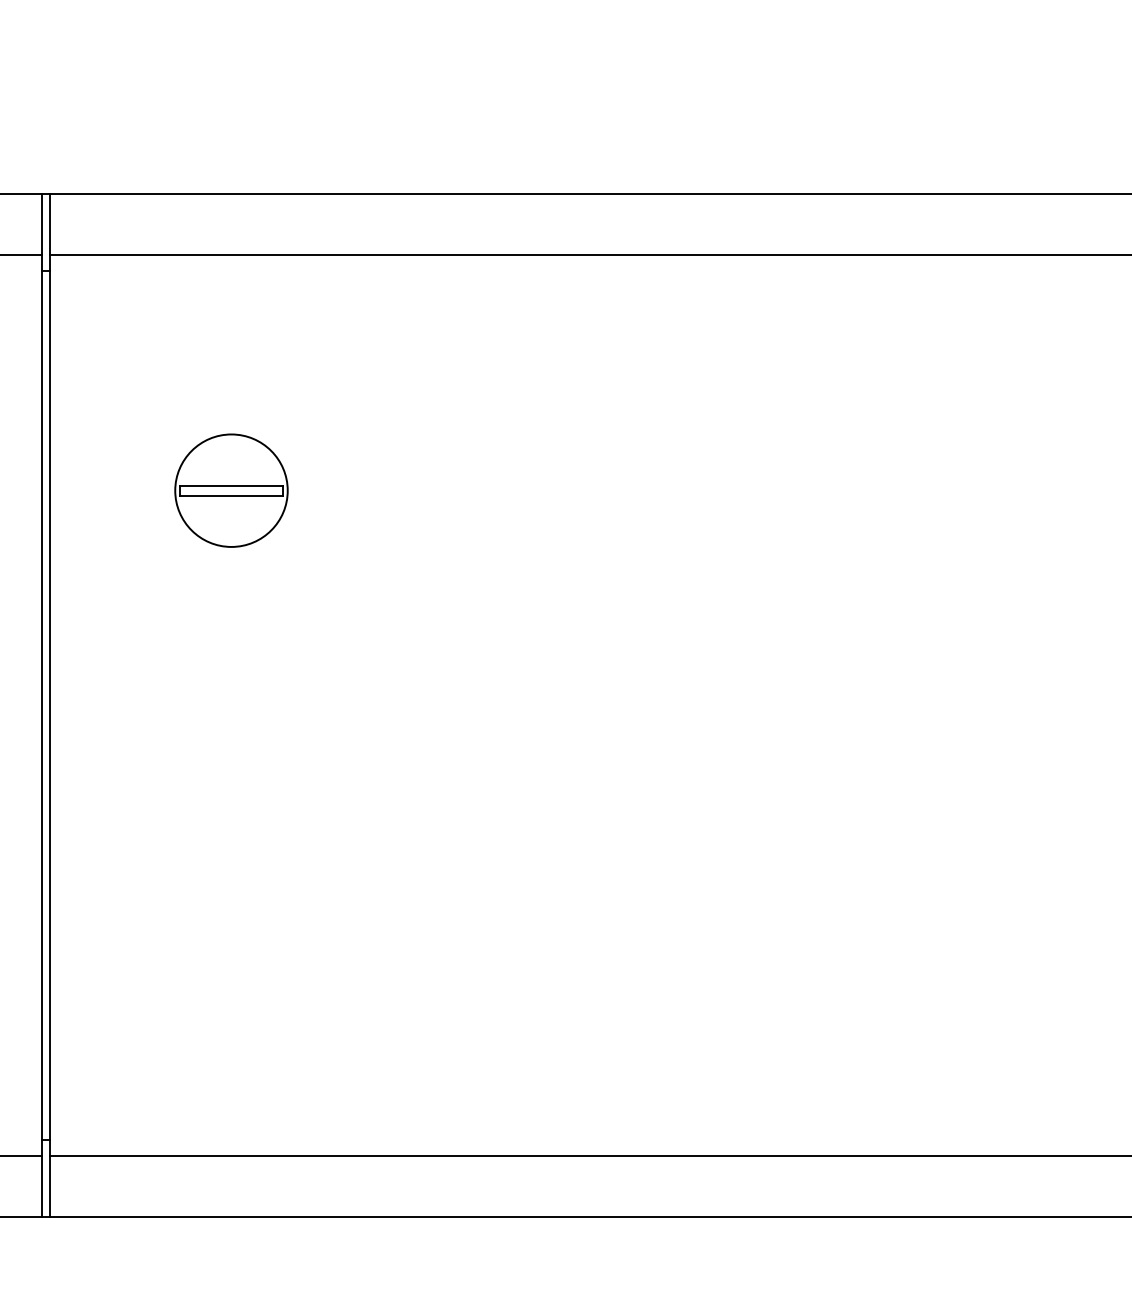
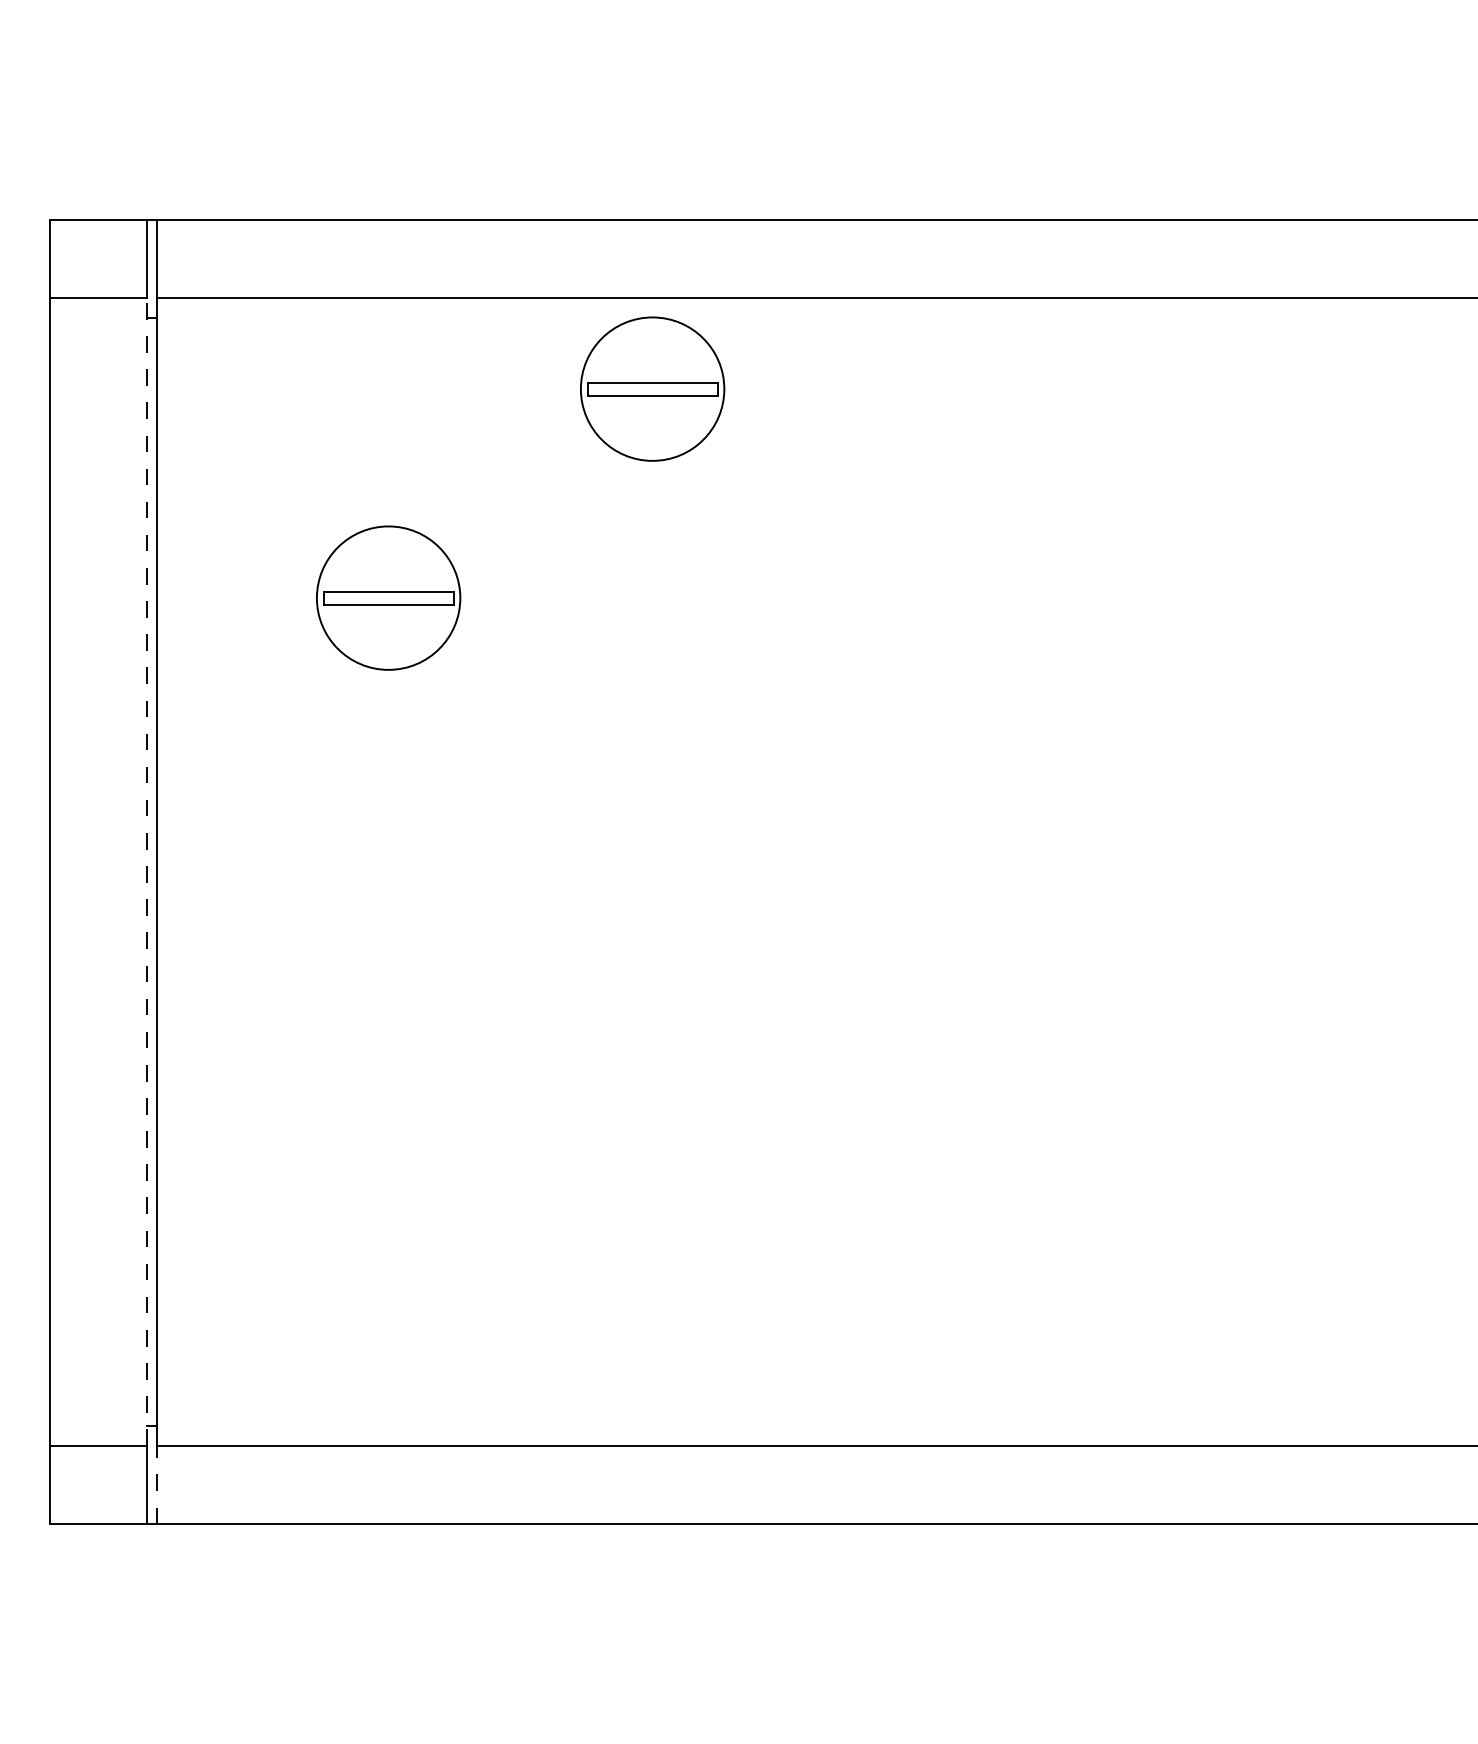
part: (438, 326) -> (652, 388), added
line: (42, 705) -> (147, 872), solid -> dashed
line: (50, 1185) -> (157, 1484), solid -> dashed

